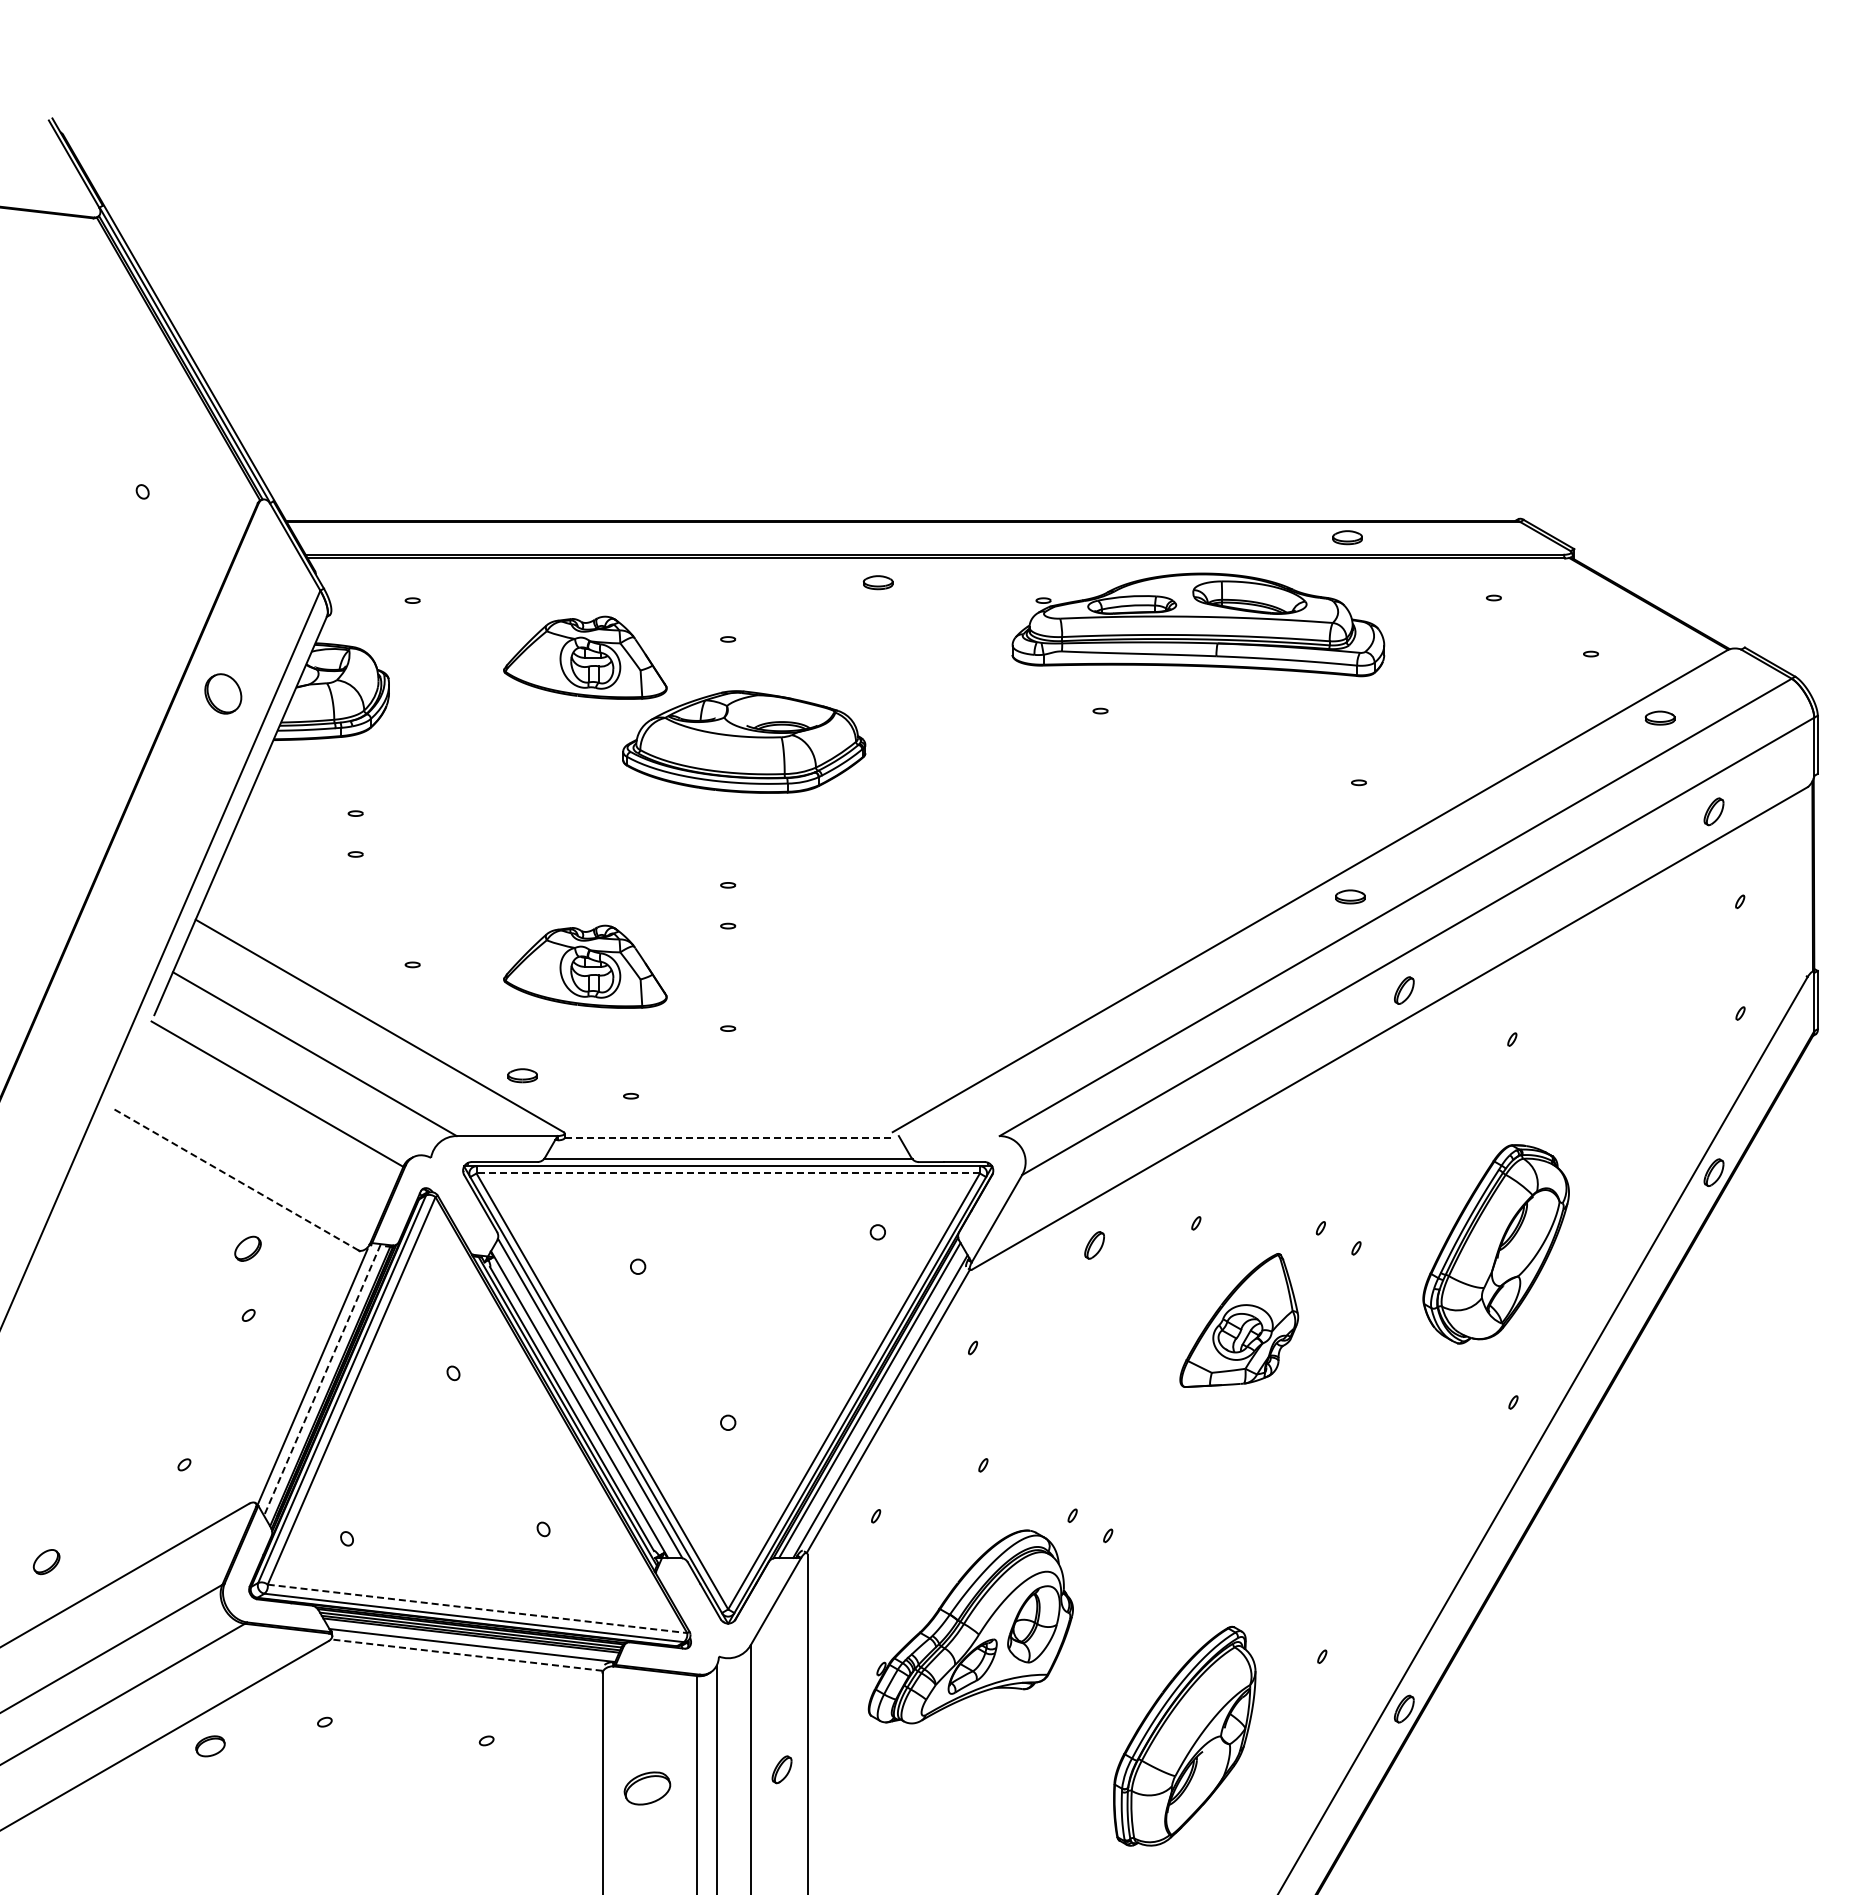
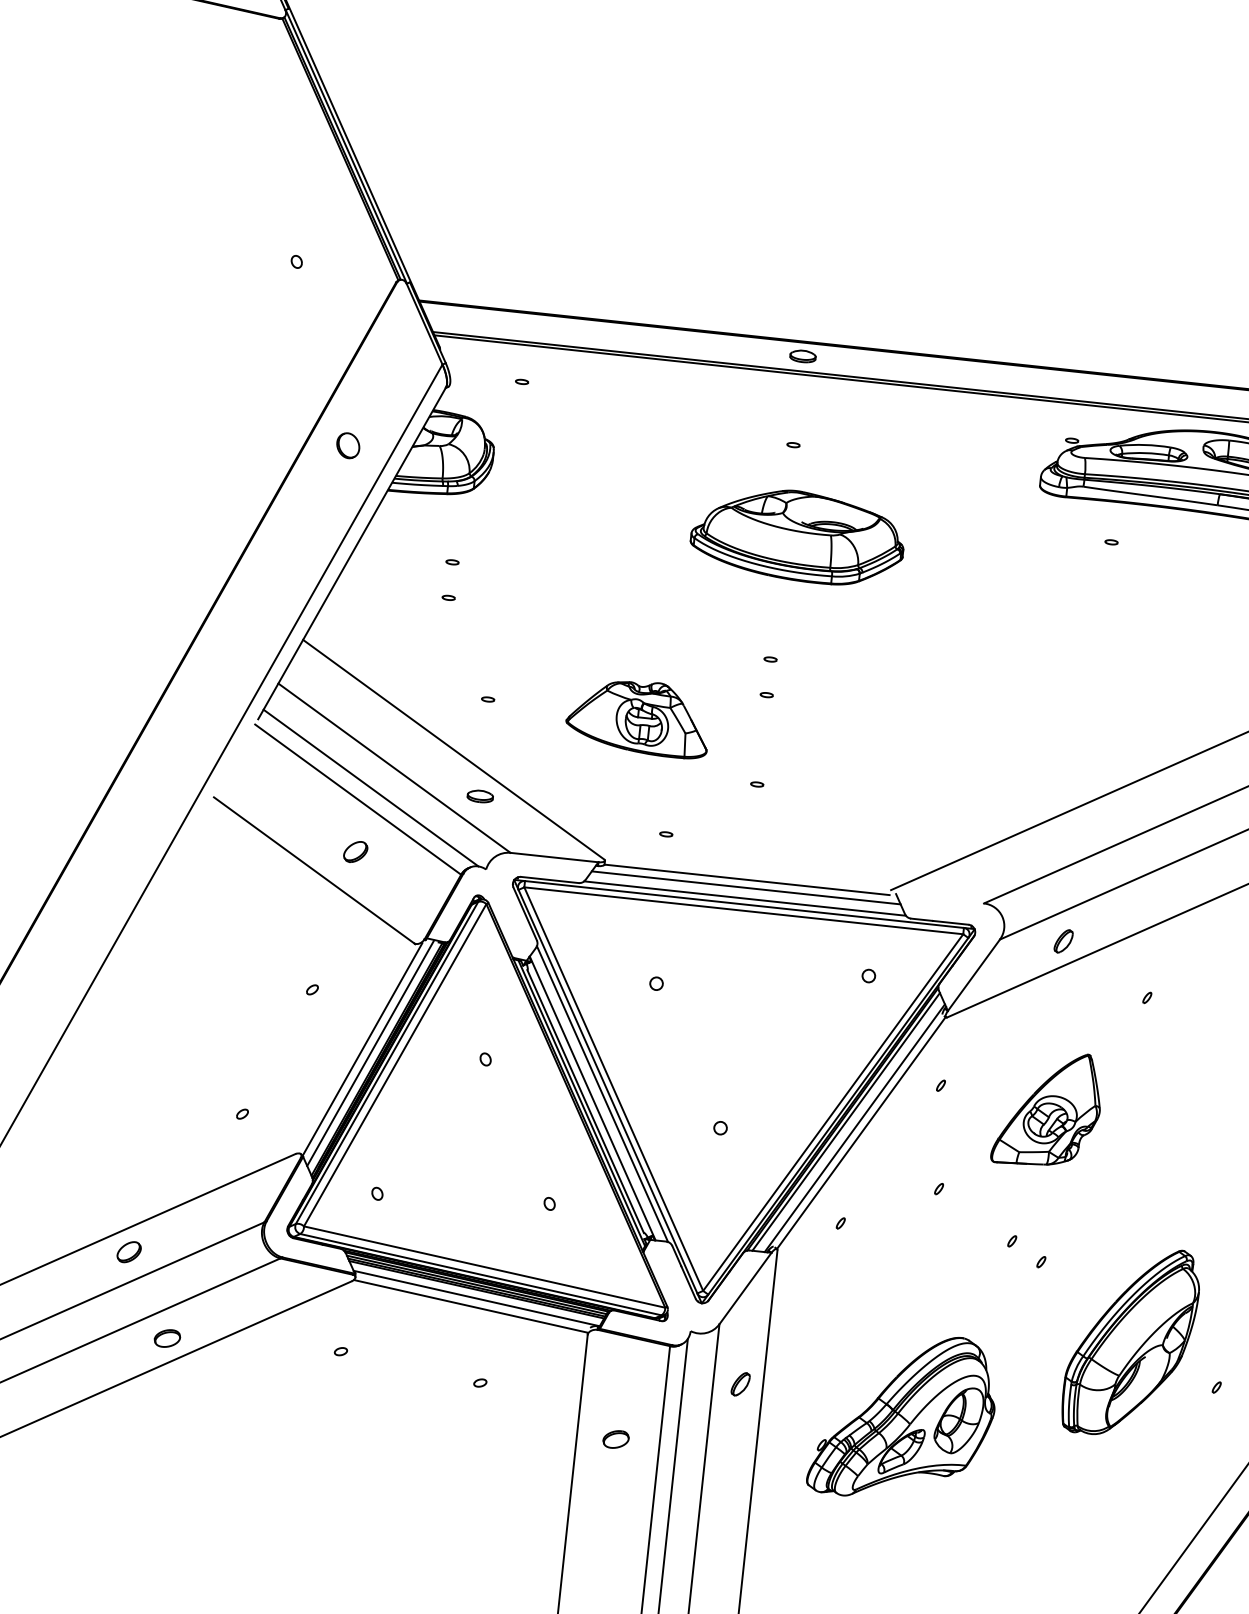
part: (877, 582) -> (802, 356), moved
part: (585, 657) -> (667, 447), removed
part: (223, 694) -> (348, 446), size x0.71
part: (522, 1075) -> (480, 796), moved
line: (290, 1079) -> (370, 788), added
line: (728, 1138) -> (747, 880), dashed -> solid
line: (728, 1147) -> (746, 888), added
line: (728, 1173) -> (744, 910), dashed -> solid
line: (235, 1179) -> (313, 870), dashed -> solid
part: (1094, 1245) -> (1063, 941), moved
part: (247, 1248) -> (355, 851), moved
part: (1239, 1320) -> (1048, 1109), moved
line: (322, 1380) -> (370, 1053), dashed -> solid
part: (46, 1562) -> (129, 1252), moved
line: (477, 1608) -> (484, 1266), dashed -> solid
part: (970, 1626) -> (903, 1416), moved
line: (466, 1655) -> (470, 1306), dashed -> solid
part: (1184, 1735) -> (1131, 1341), moved
part: (210, 1746) -> (167, 1338), moved
part: (781, 1769) -> (740, 1384), moved
part: (647, 1788) -> (616, 1439), size x0.62

